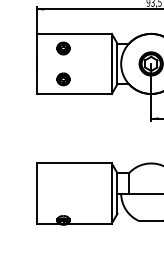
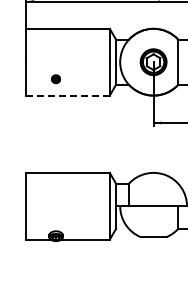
part: (62, 48) -> (55, 44), removed
part: (62, 78) -> (55, 78), size x0.6
line: (73, 93) -> (67, 95), solid -> dashed

